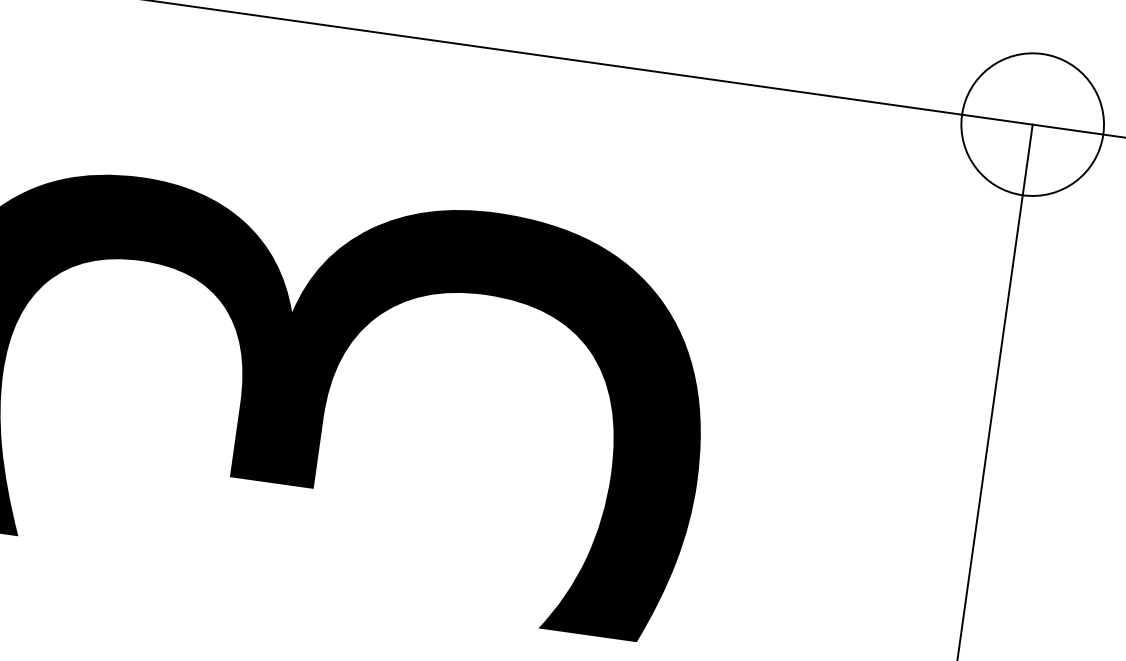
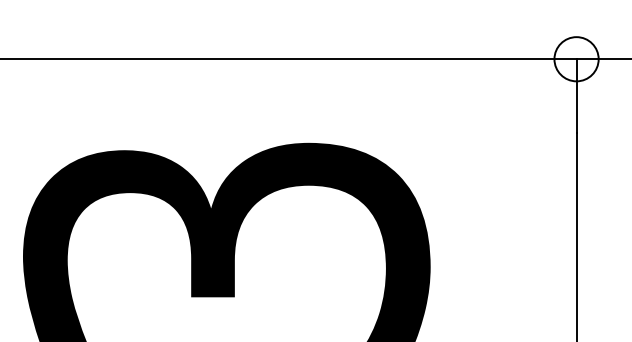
circle: (1032, 125) -> (576, 59), size x0.6

